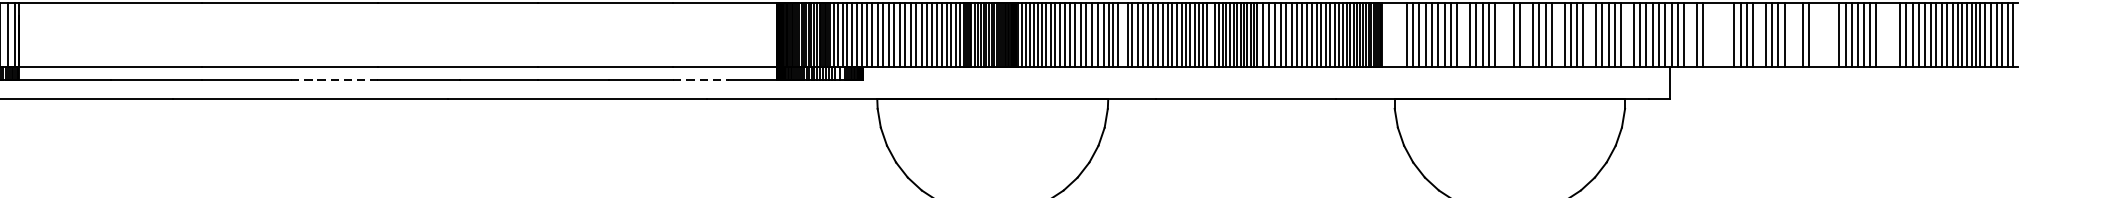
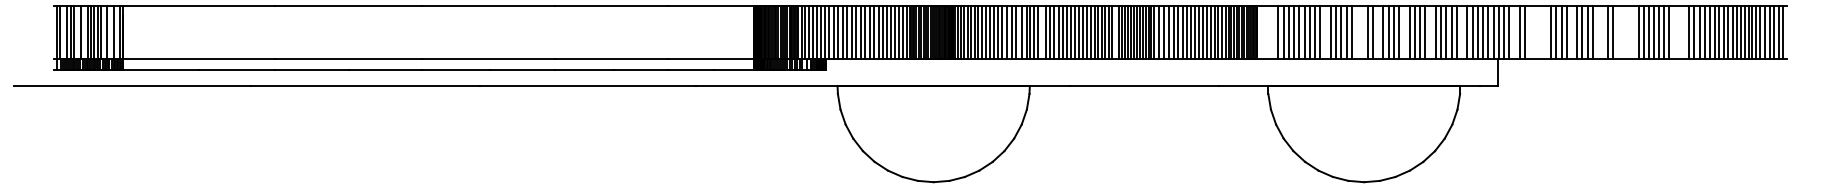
line: (334, 79) -> (385, 69), dashed -> solid
line: (701, 79) -> (691, 69), dashed -> solid

